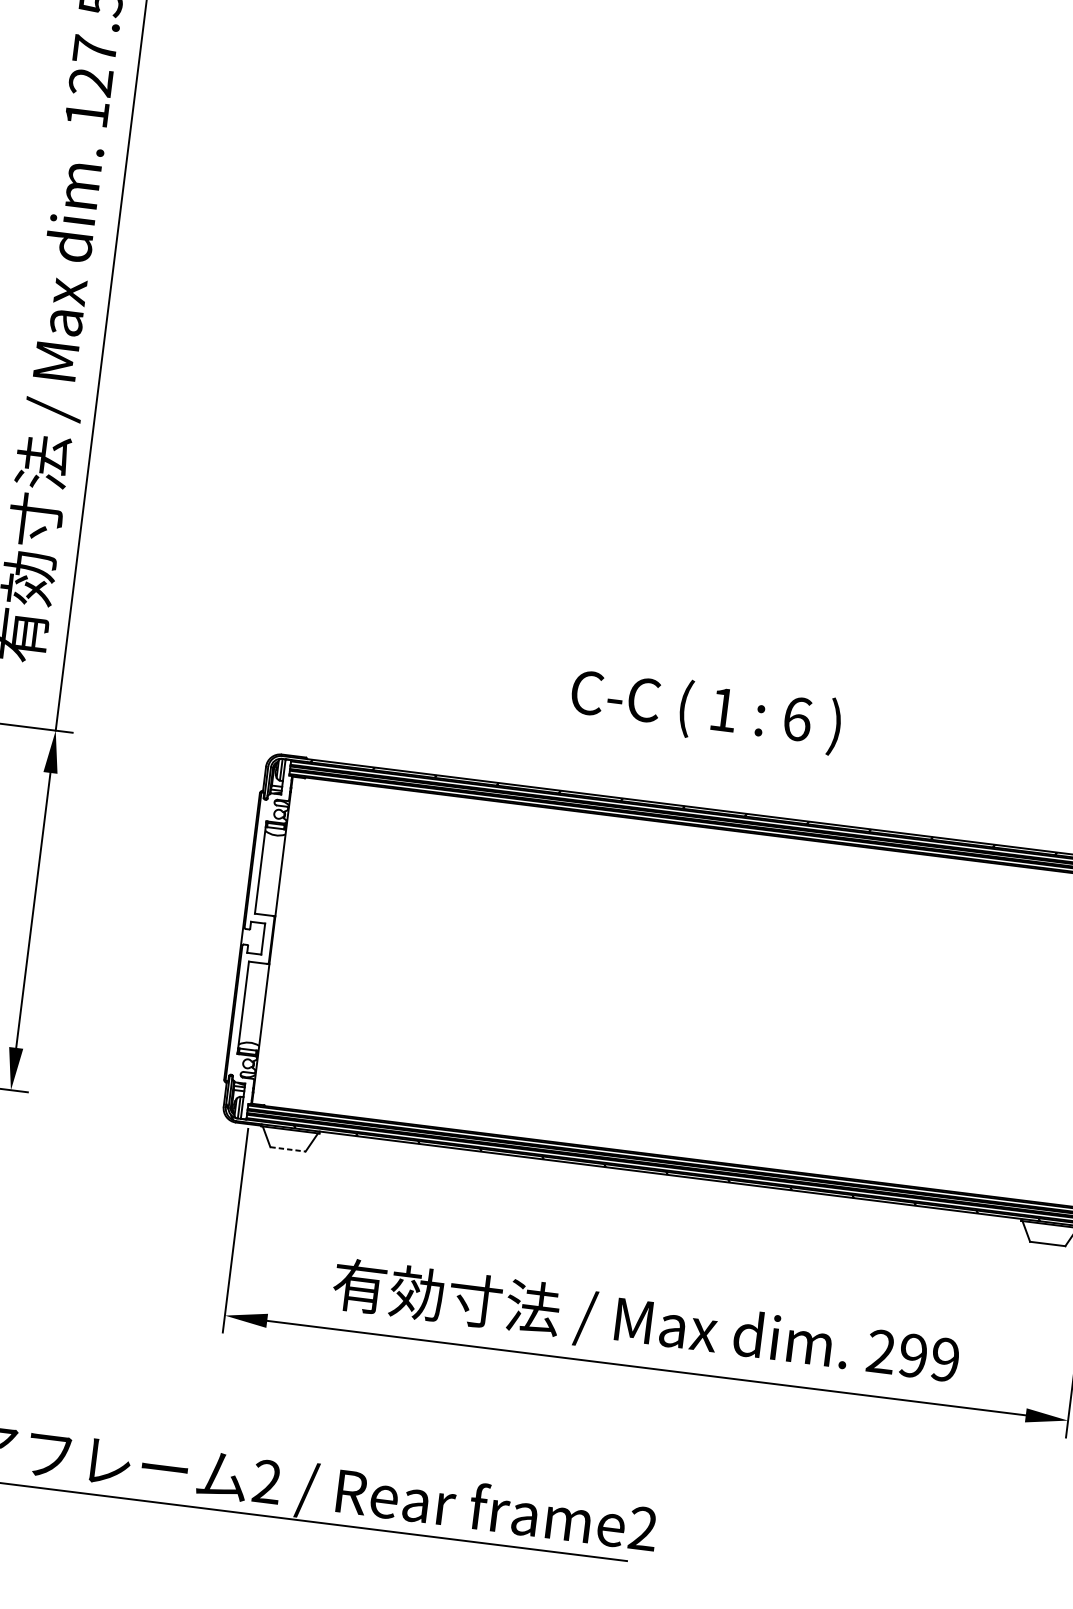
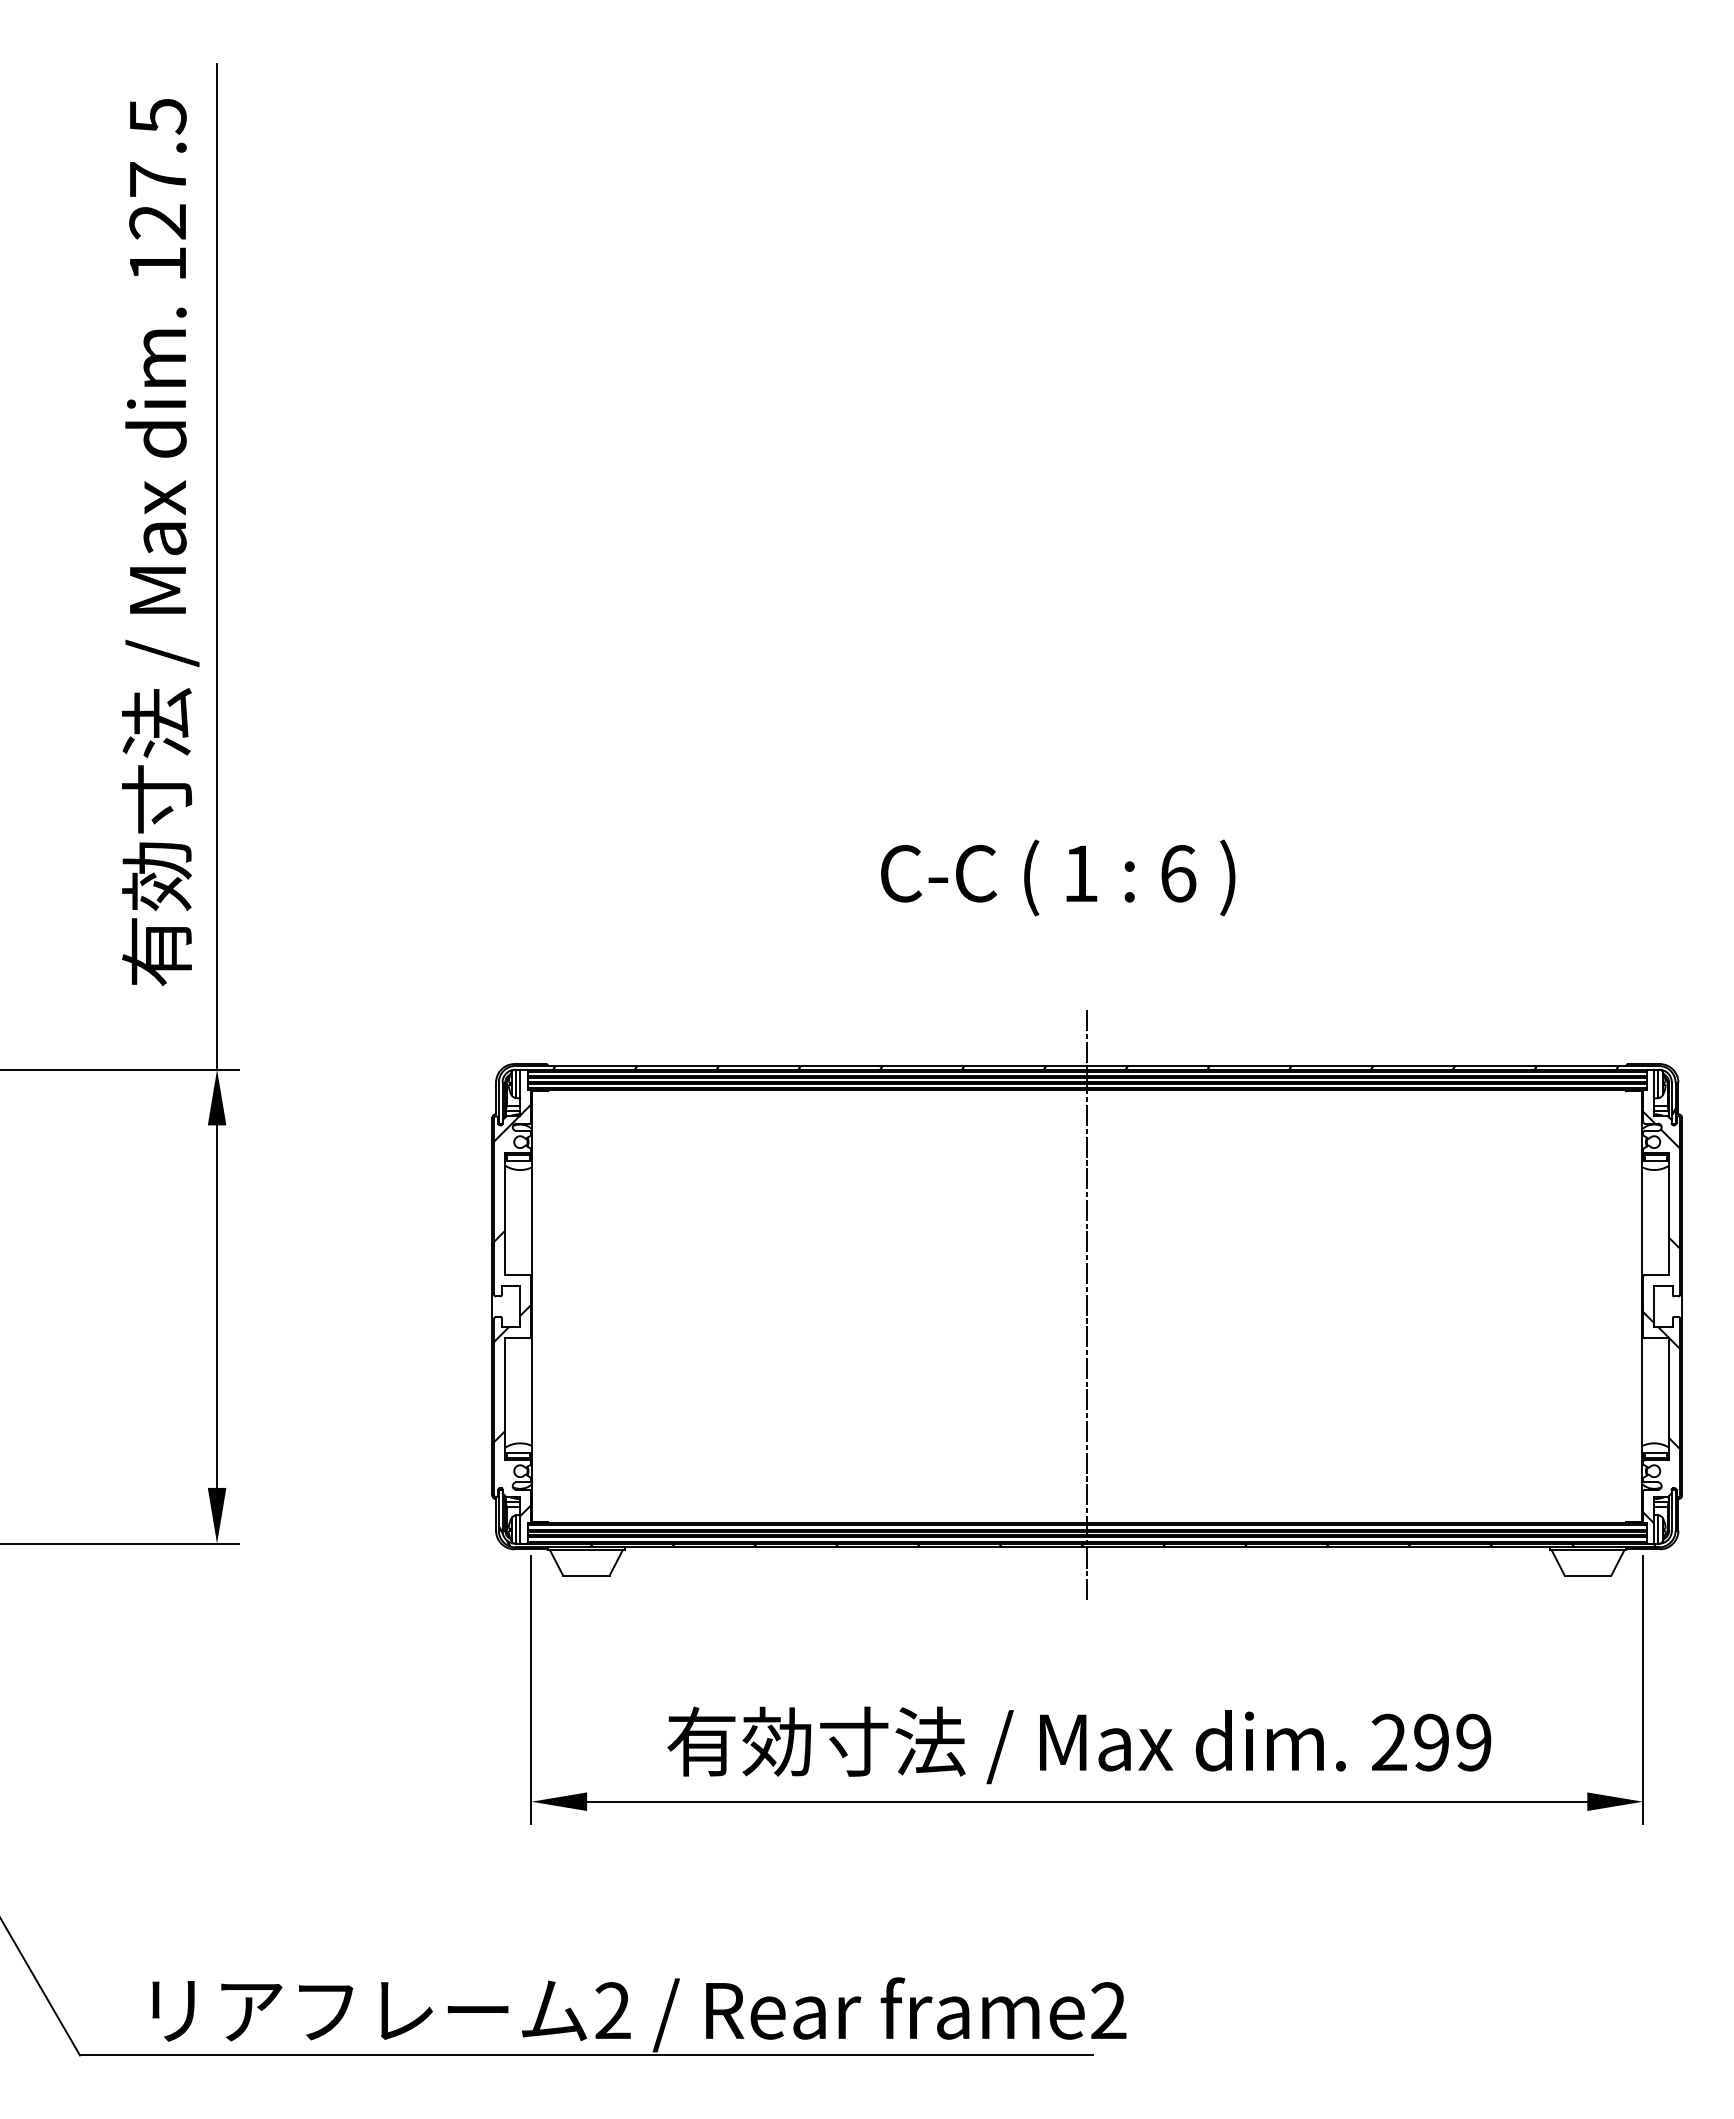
text: (706, 710) -> (1058, 877), moved
hatch: (257, 941) -> (512, 1310), added
line: (693, 992) -> (1087, 1306), added
line: (288, 1149) -> (586, 1575), dashed -> solid

